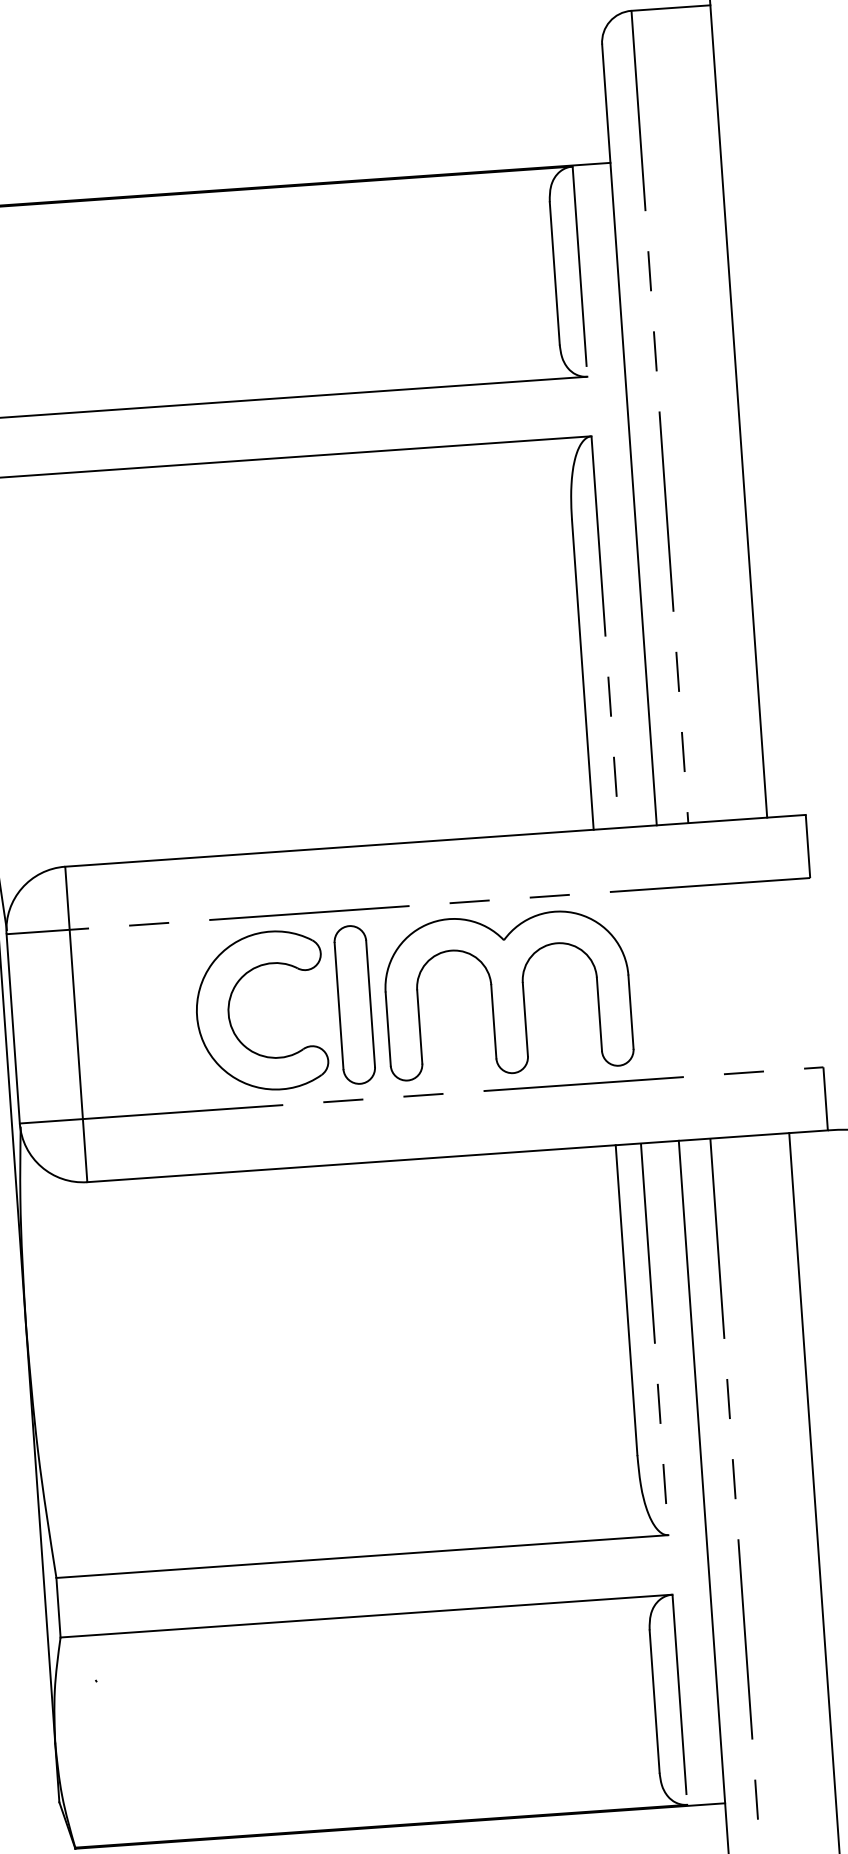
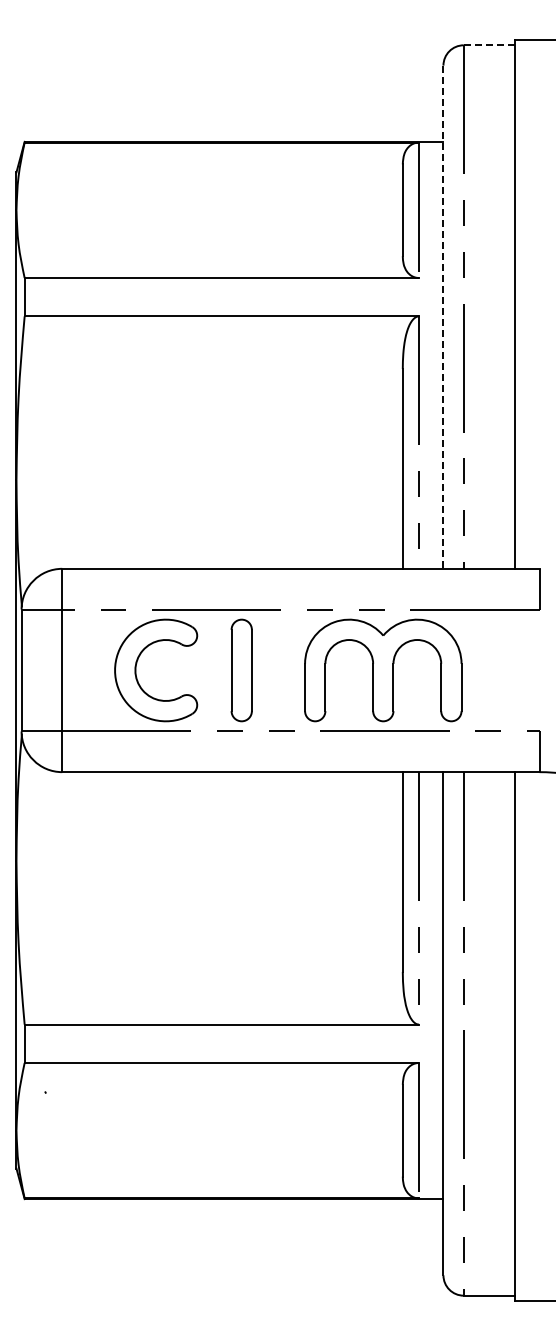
line: (669, 8) -> (488, 45), solid -> dashed
line: (629, 435) -> (443, 317), solid -> dashed
part: (508, 994) -> (383, 670), moved
part: (230, 1013) -> (136, 670), moved

